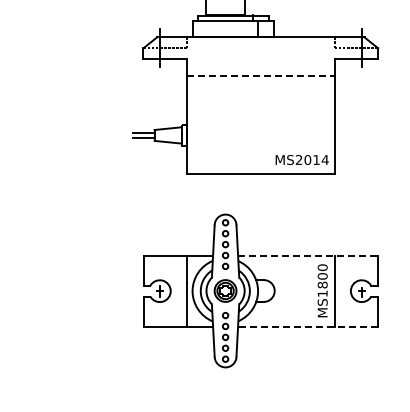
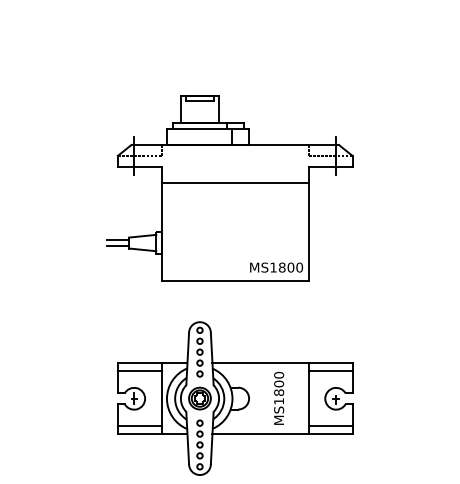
line: (261, 75) -> (235, 183), dashed -> solid
text: (312, 159) -> (286, 267), MS2014 -> MS1800
line: (309, 255) -> (283, 363), dashed -> solid
line: (165, 263) -> (139, 371), added
line: (356, 263) -> (330, 371), added
text: (323, 289) -> (279, 397), moved
line: (165, 318) -> (139, 426), added
line: (356, 318) -> (330, 426), added
line: (308, 326) -> (282, 434), dashed -> solid

